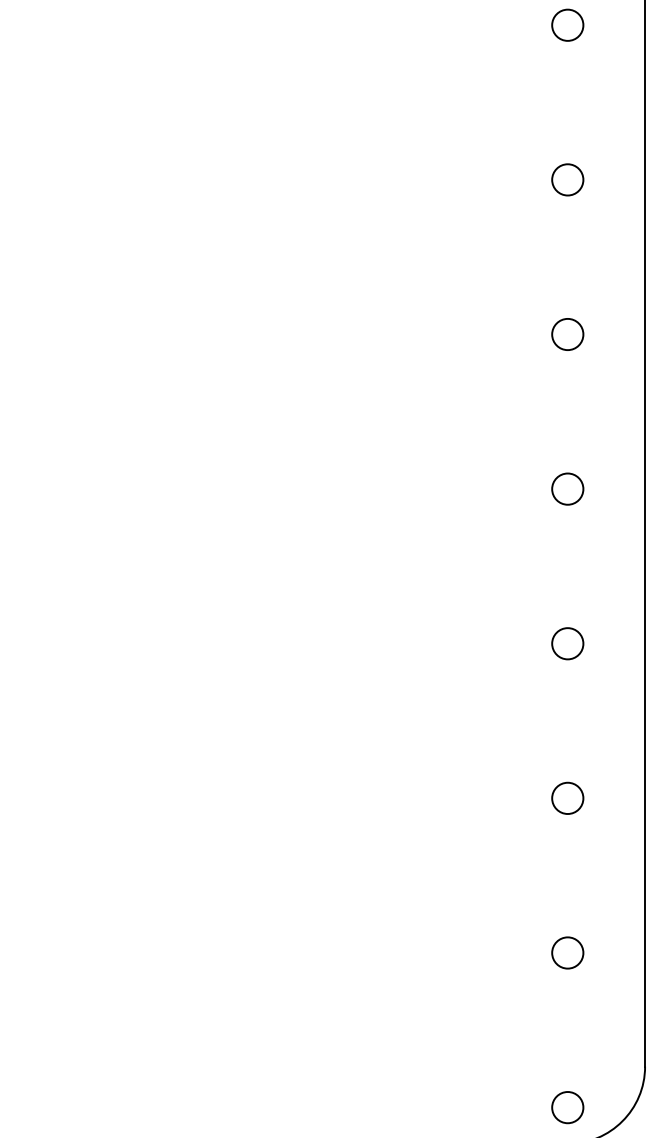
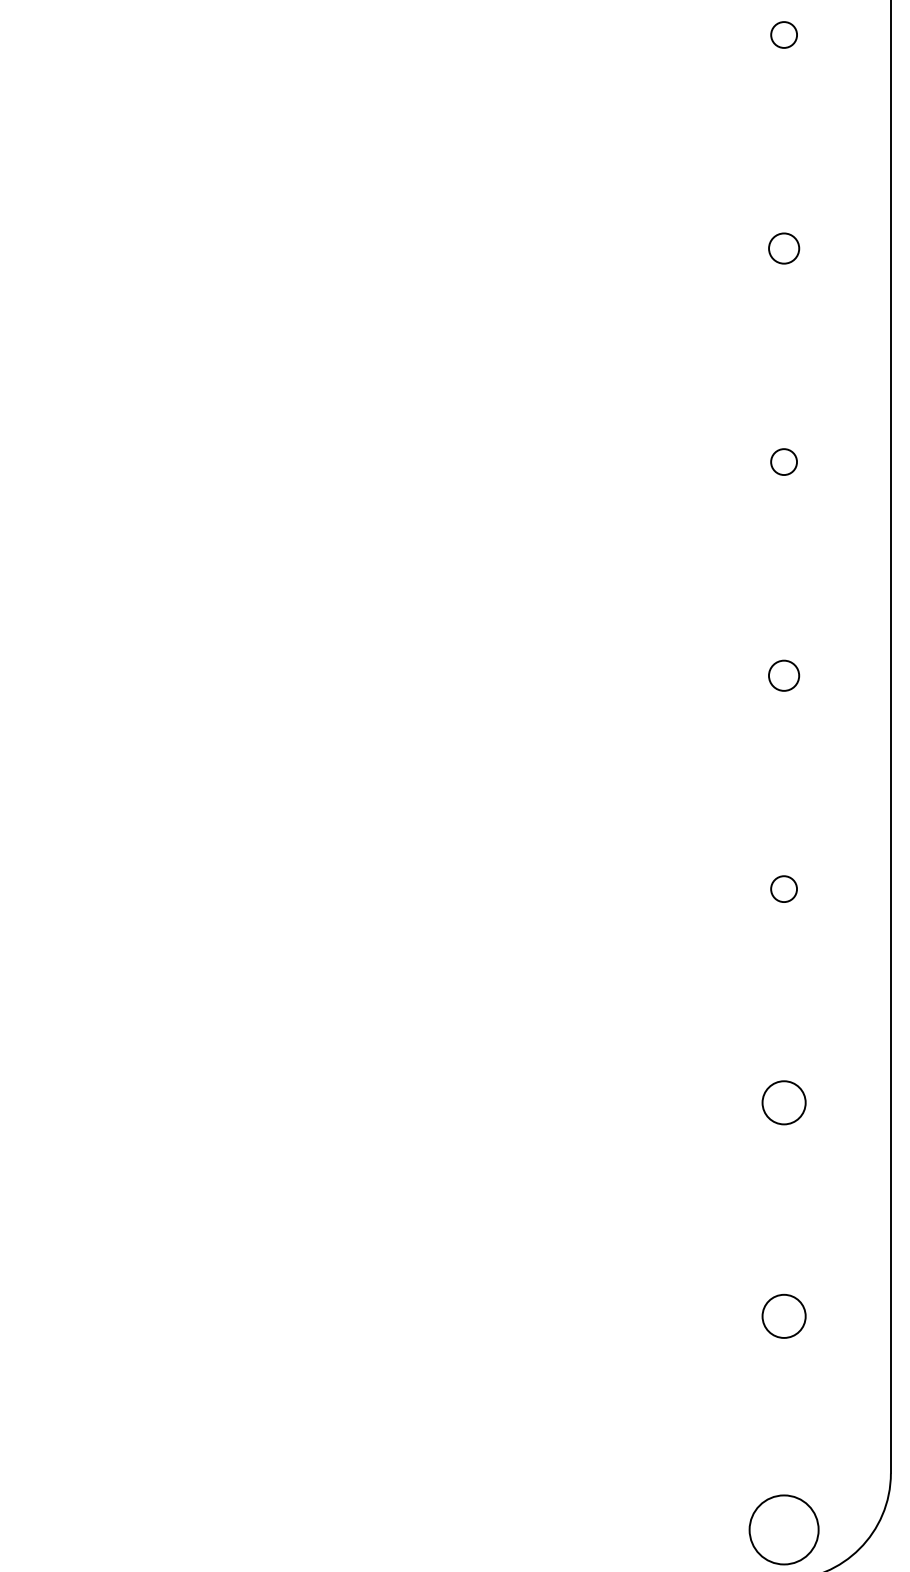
circle: (567, 24) -> (783, 34), size x0.6
circle: (567, 179) -> (783, 248), size x0.7
circle: (567, 334) -> (783, 461), size x0.6
circle: (567, 488) -> (783, 675), size x0.7
circle: (567, 643) -> (783, 888), size x0.6
circle: (567, 1107) -> (783, 1529), size x1.6

